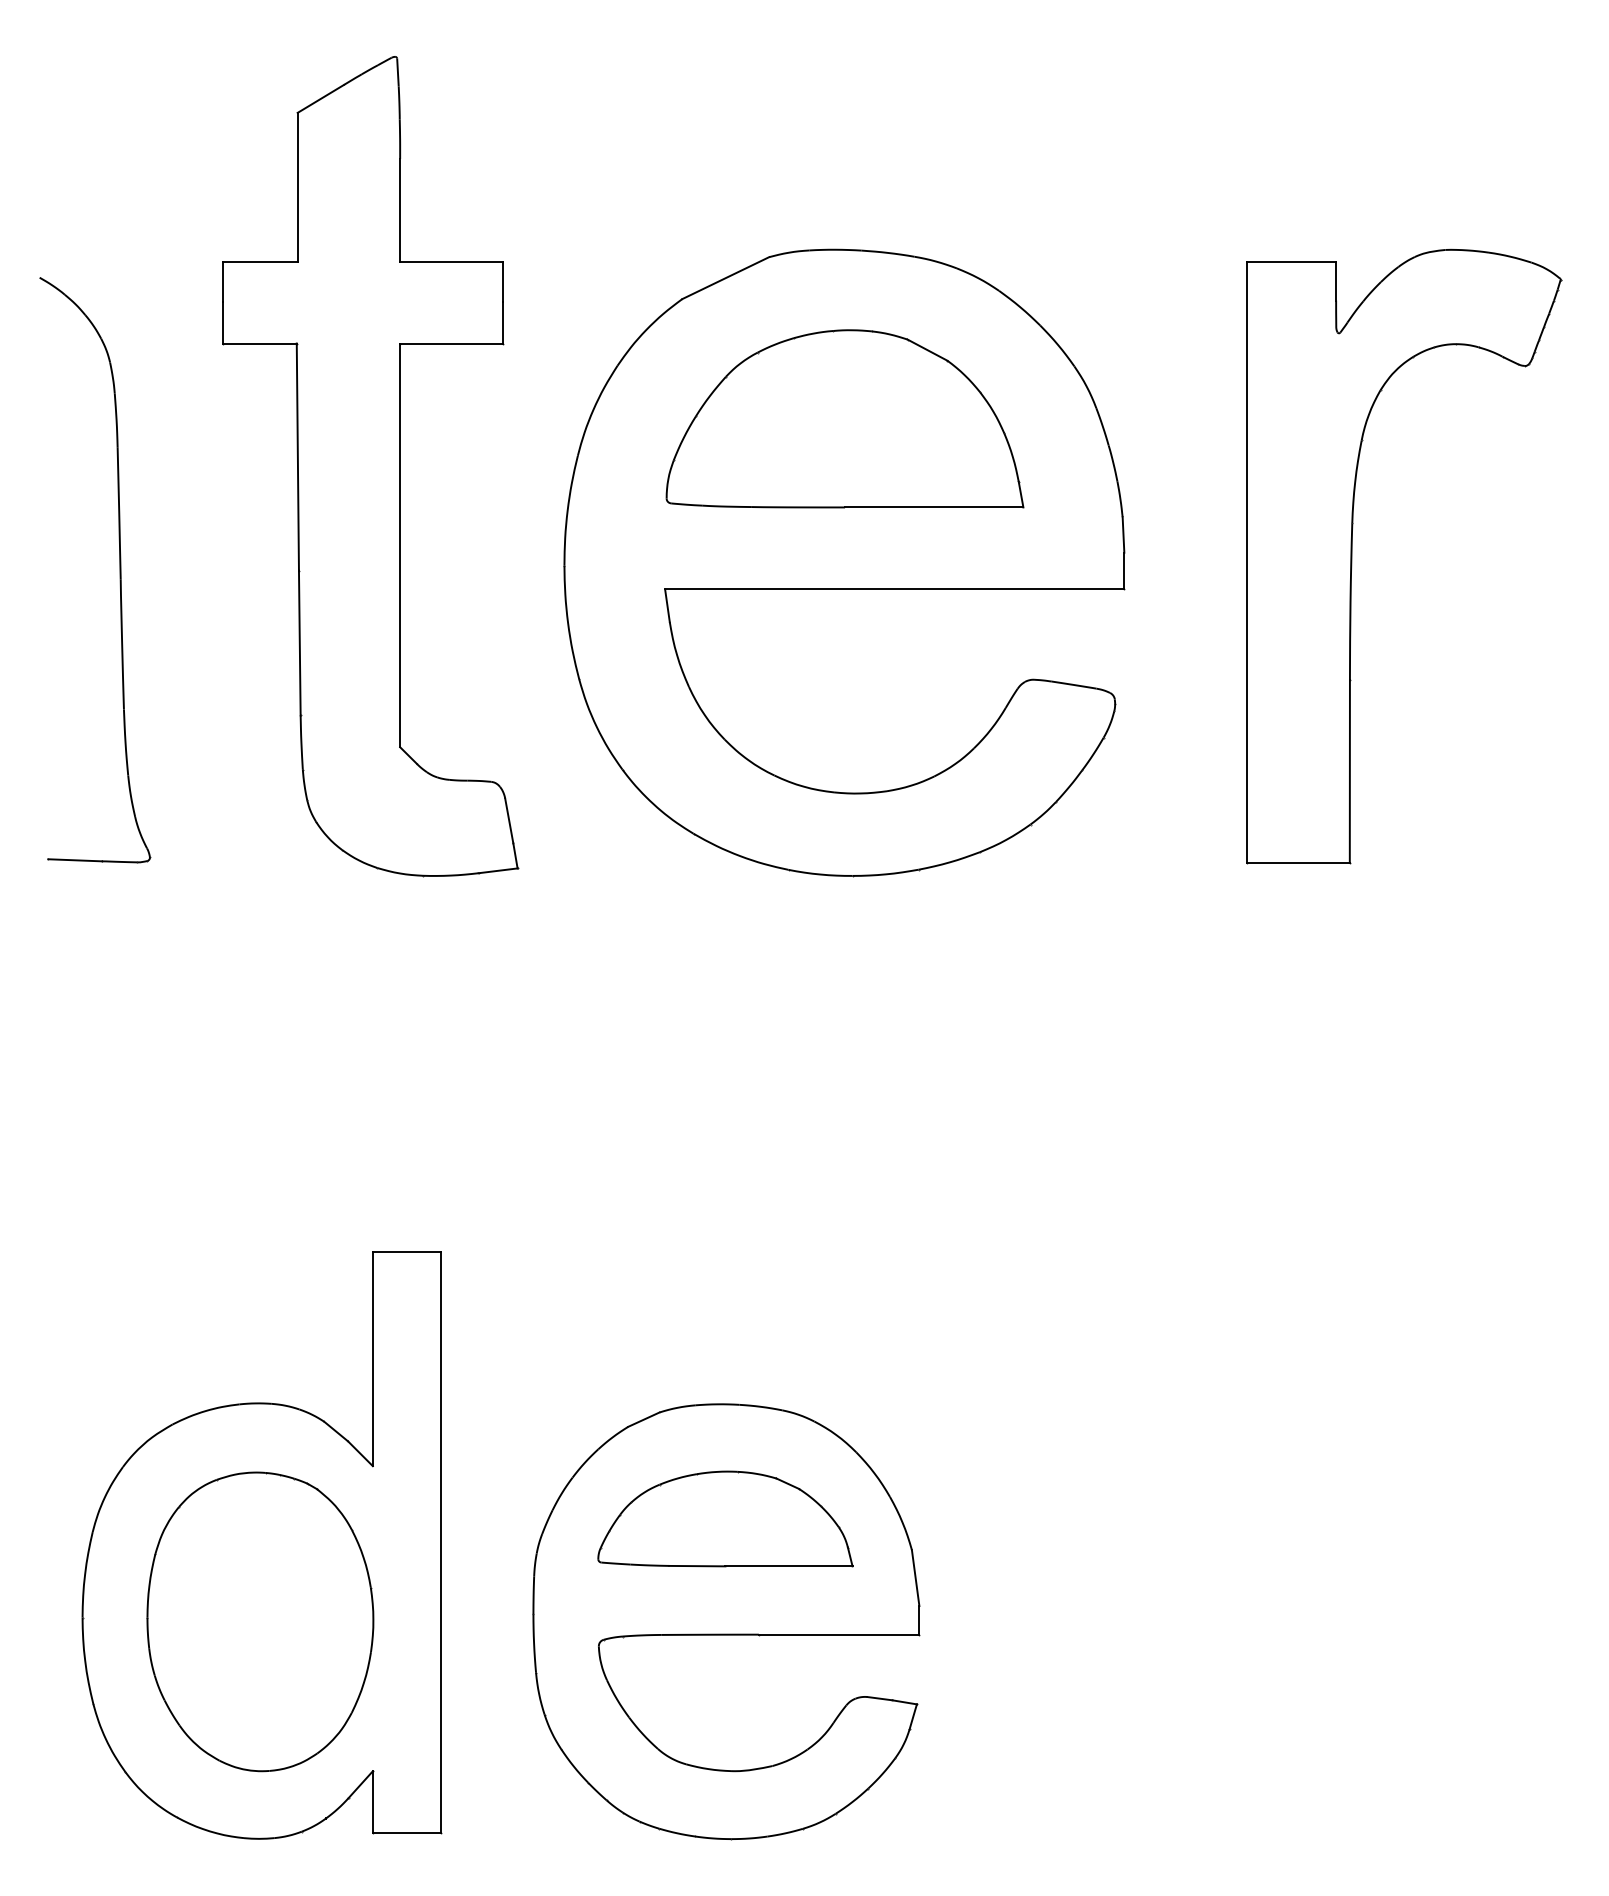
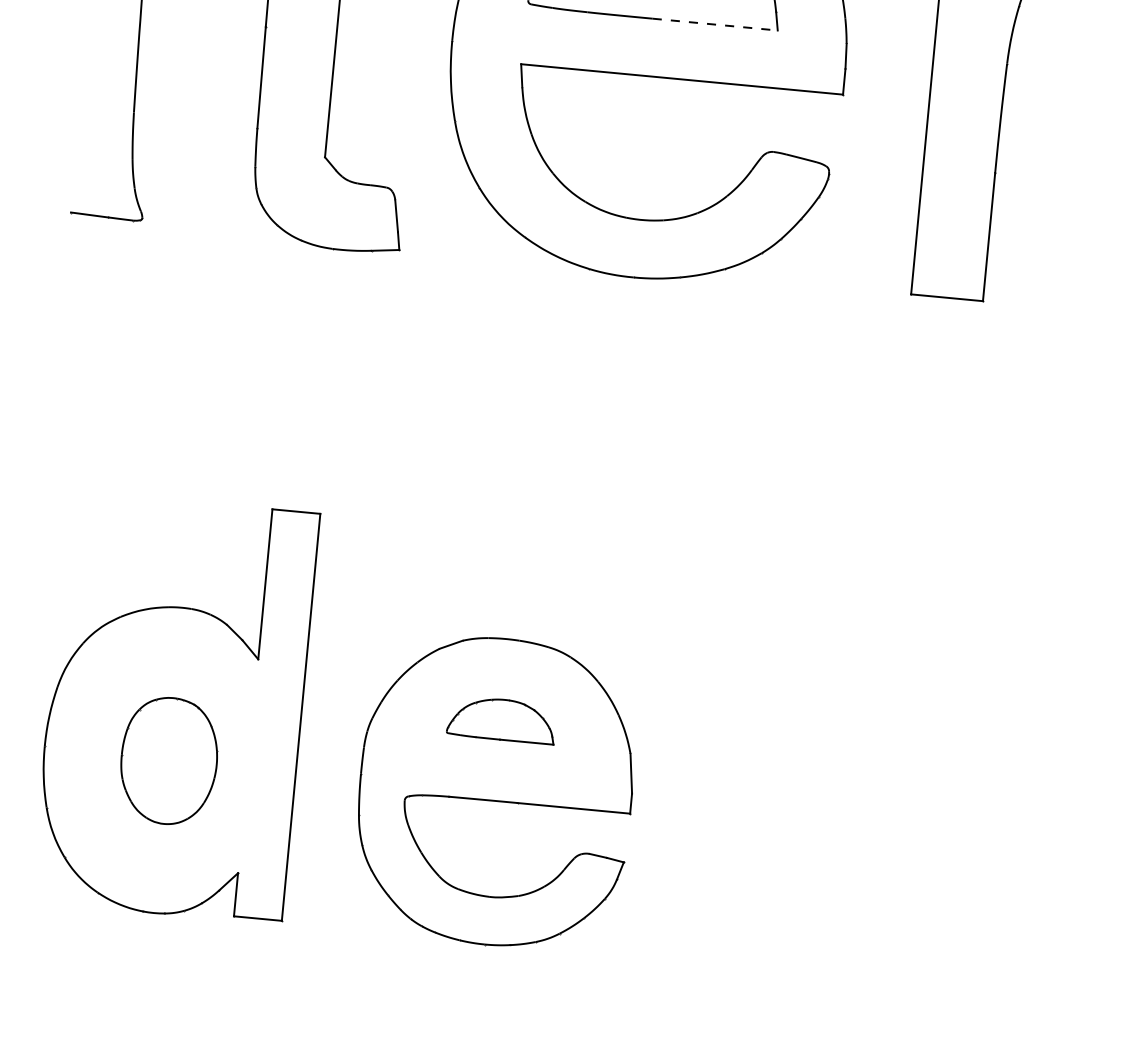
line: (934, 507) -> (715, 24), solid -> dashed
part: (725, 1518) -> (501, 719), size x0.6
part: (260, 1621) -> (169, 760), size x0.6

